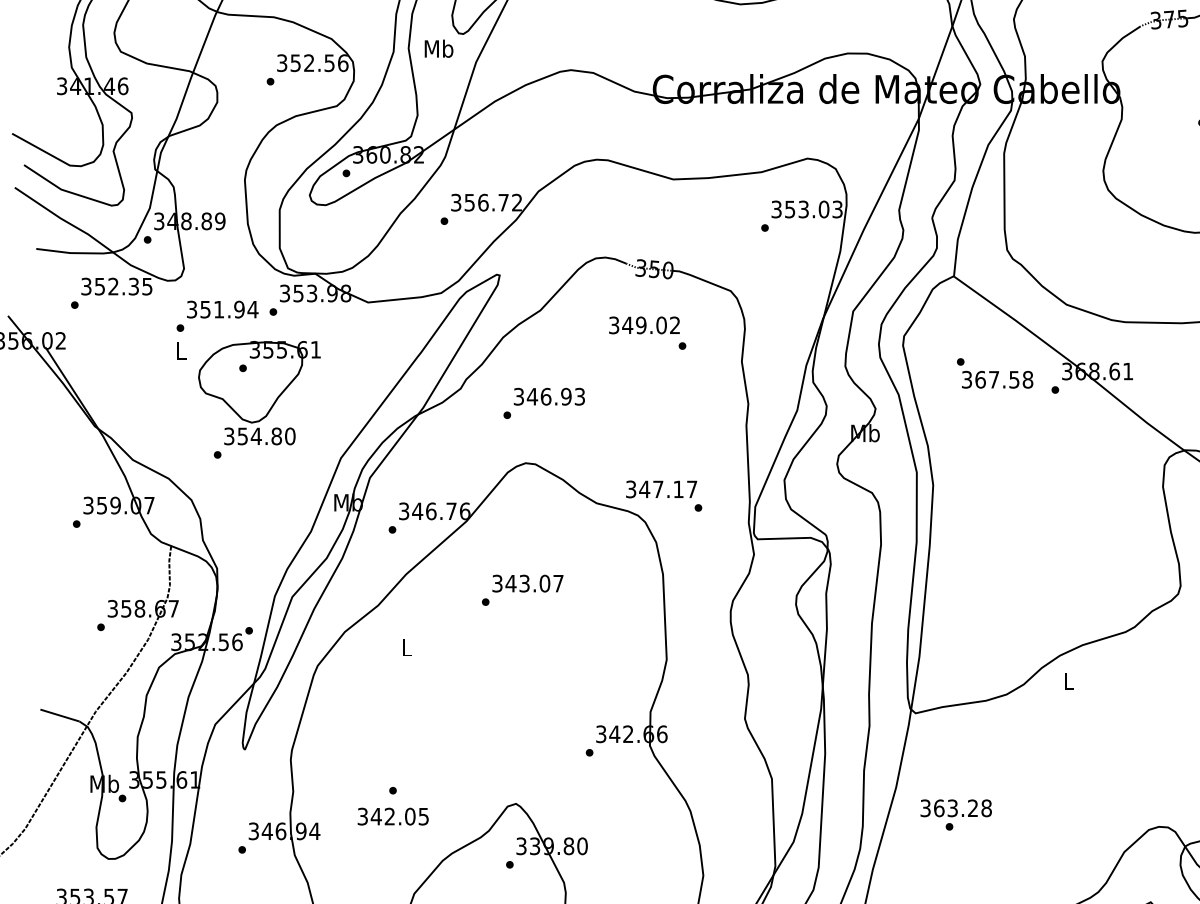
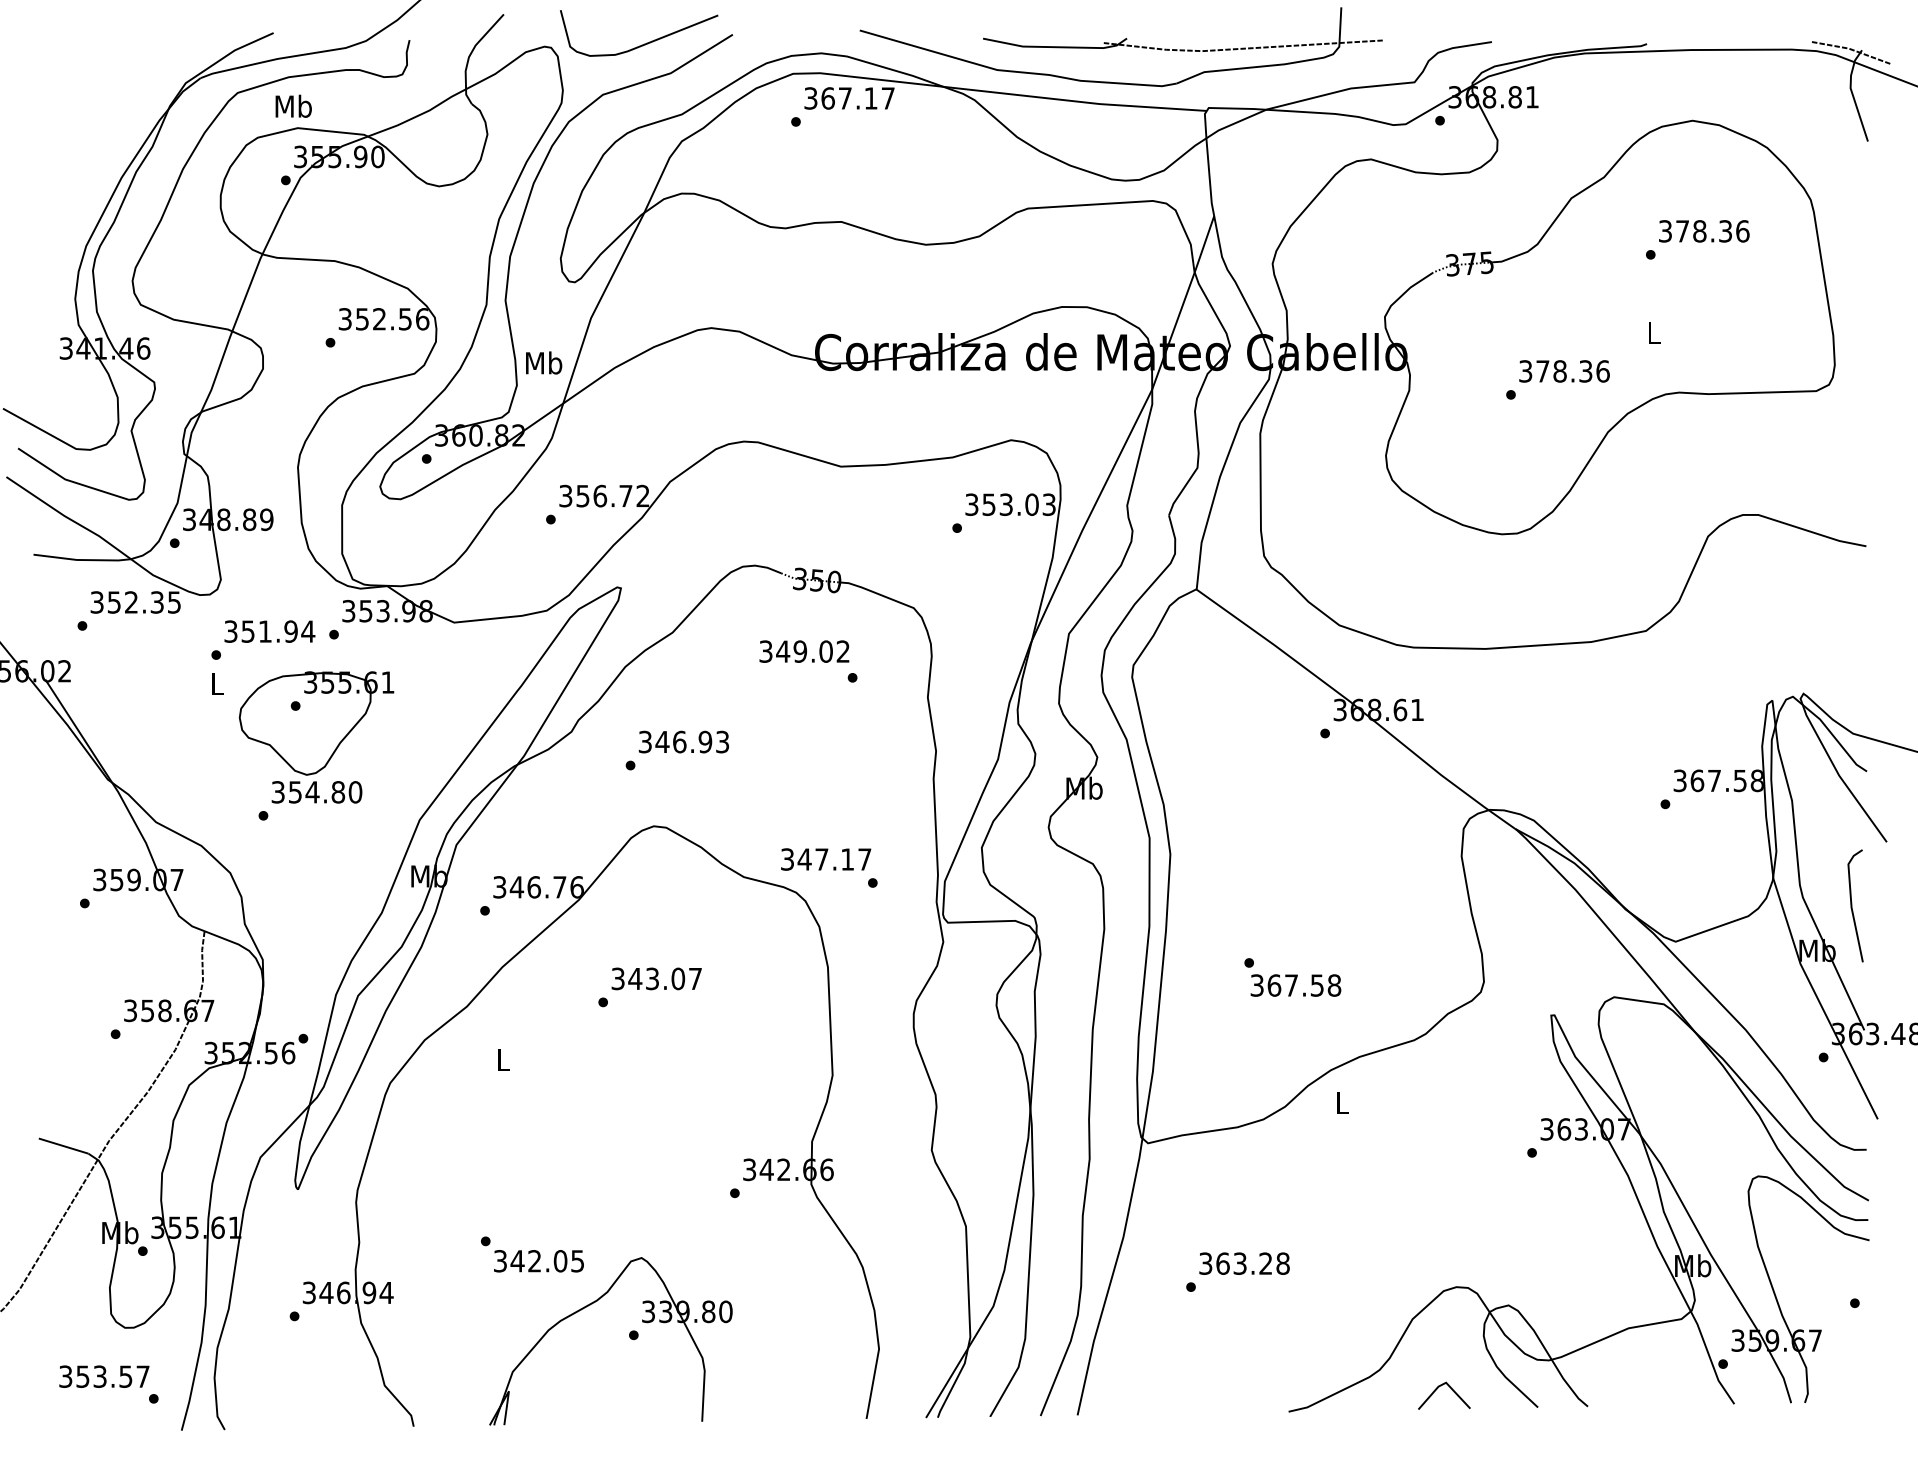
text: (439, 48) -> (544, 362), moved
text: (994, 373) -> (1292, 977), moved
text: (956, 808) -> (1244, 1263), moved
text: (392, 816) -> (538, 1261), moved

